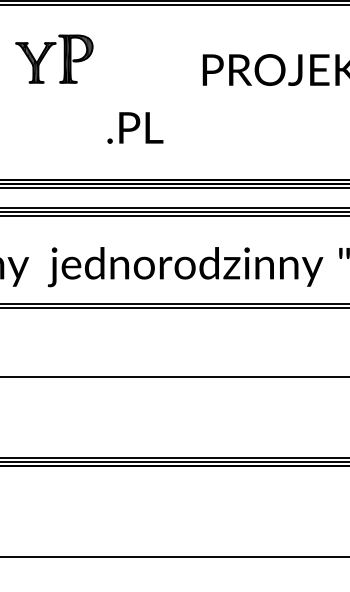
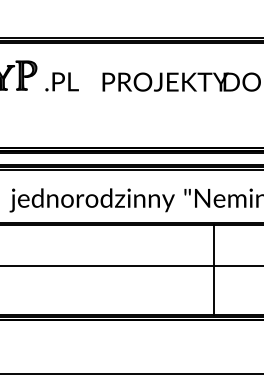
text: (134, 127) -> (61, 81), moved

